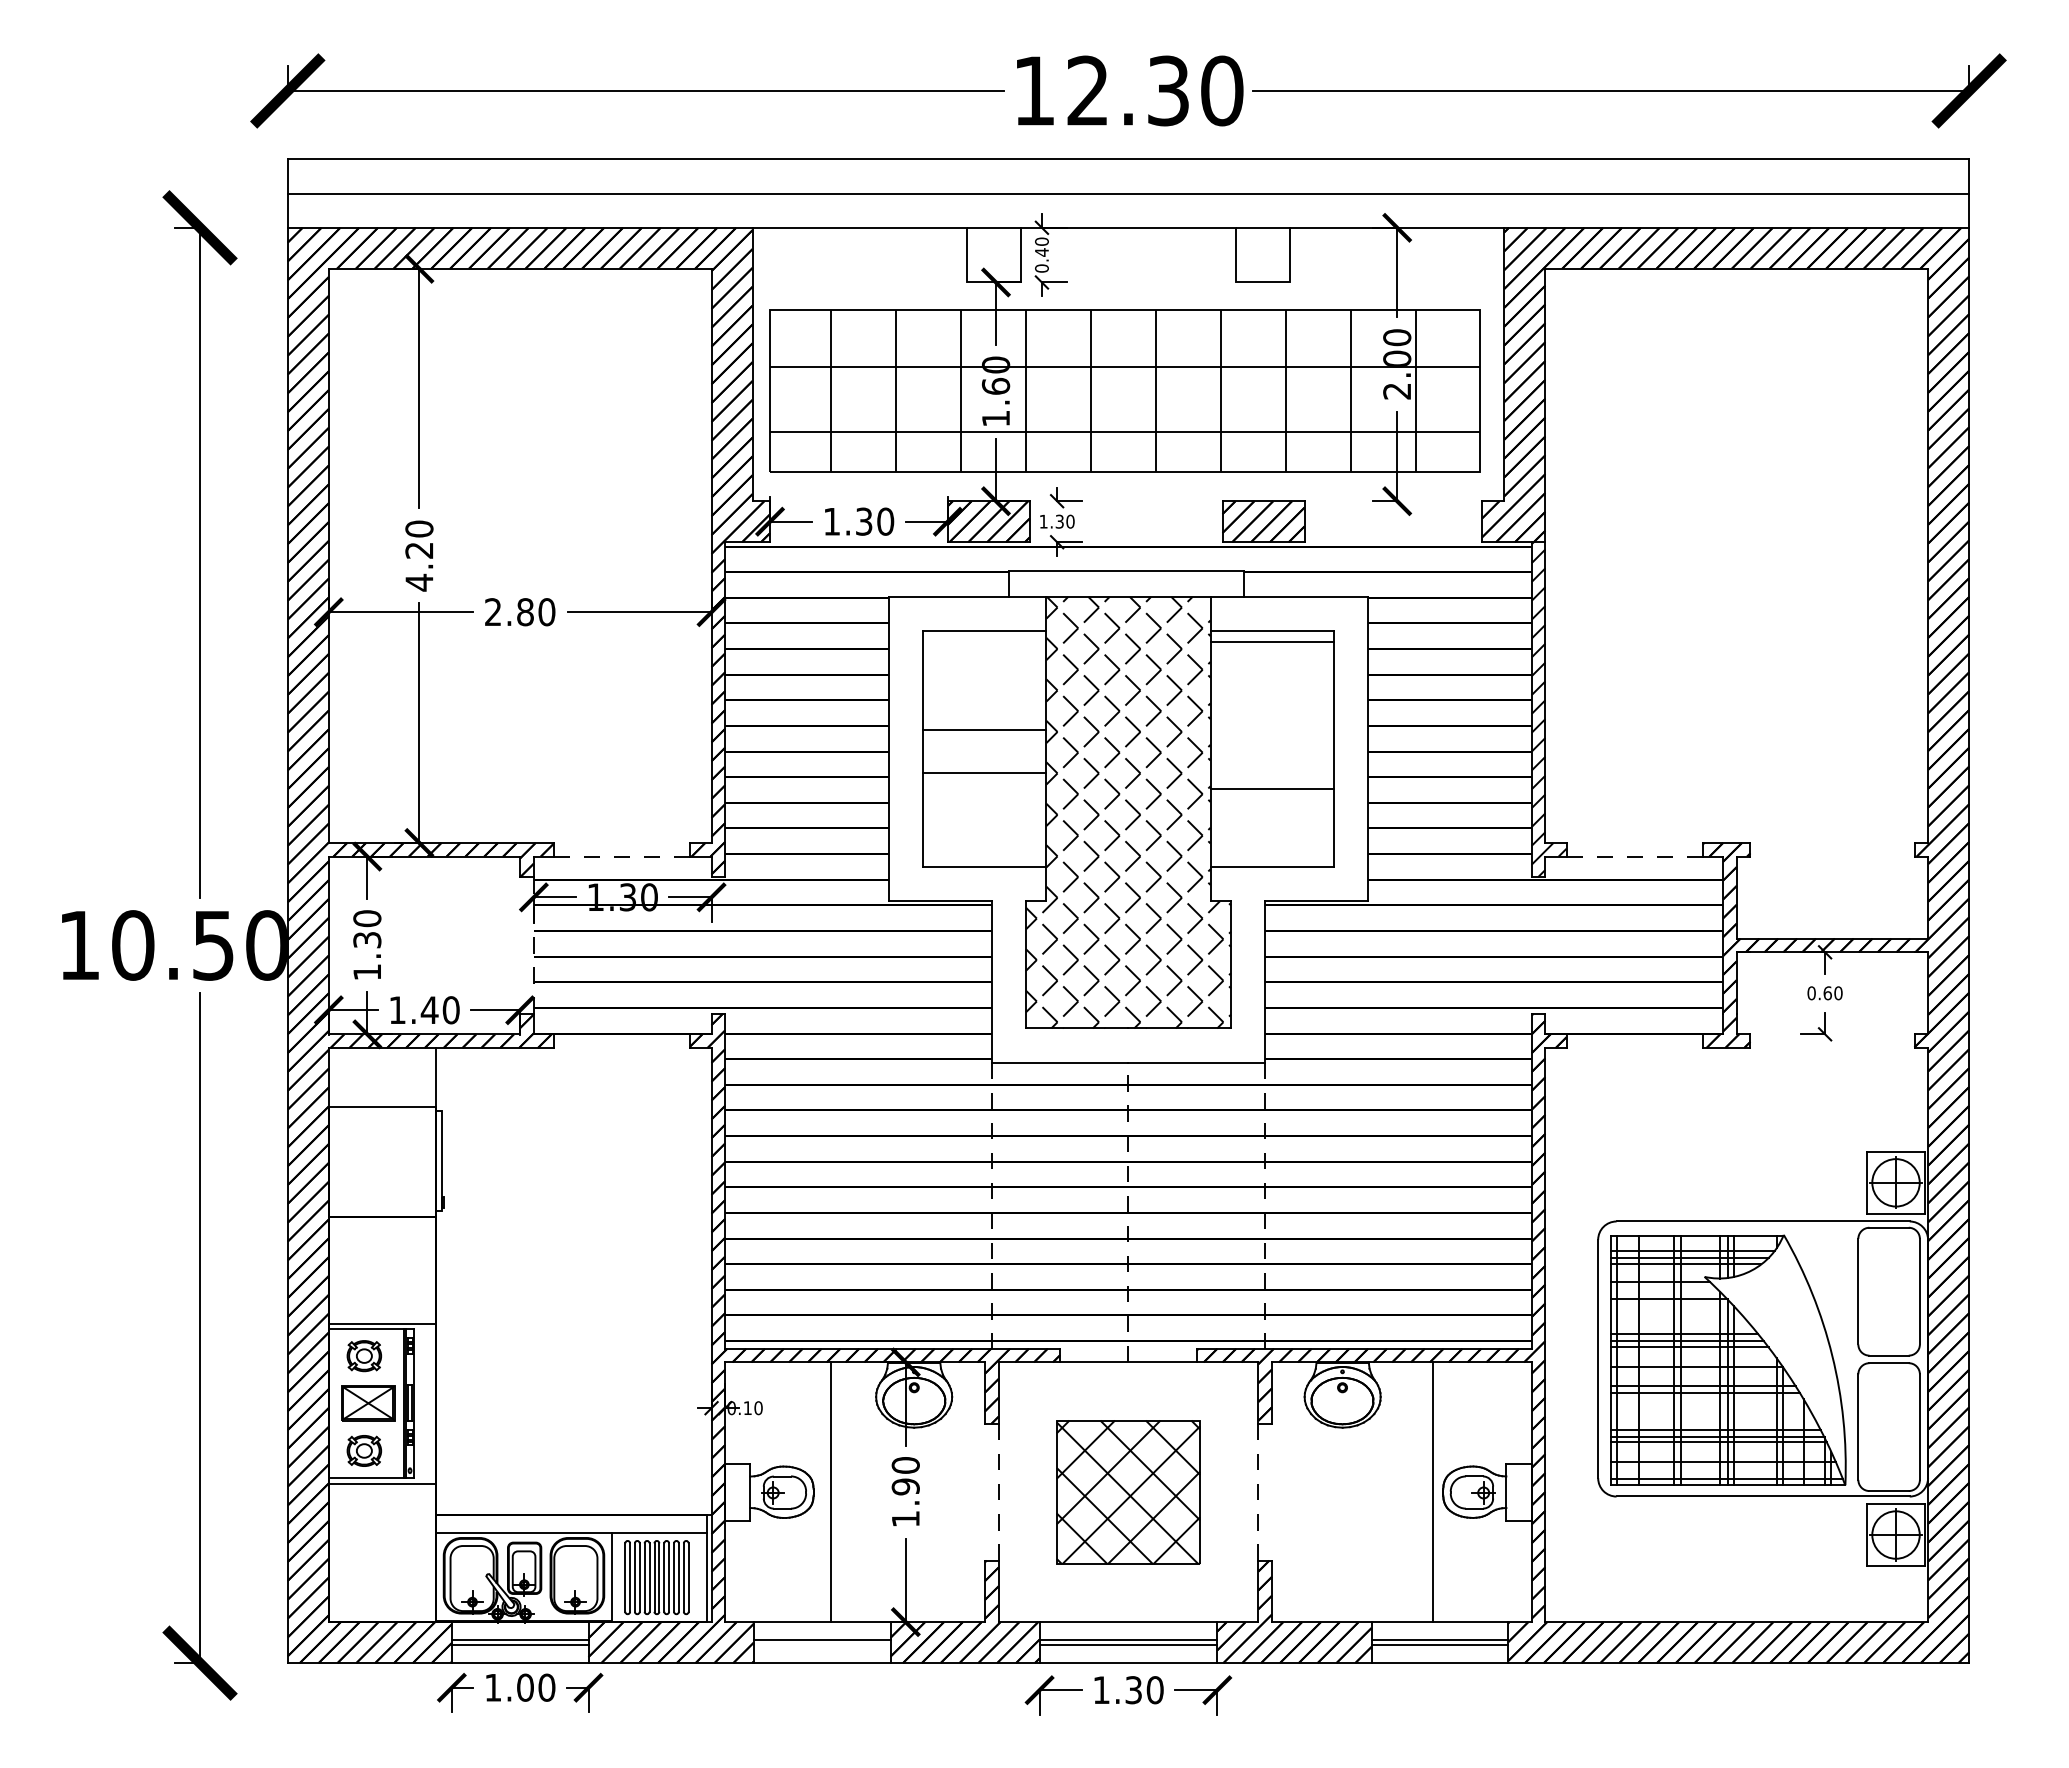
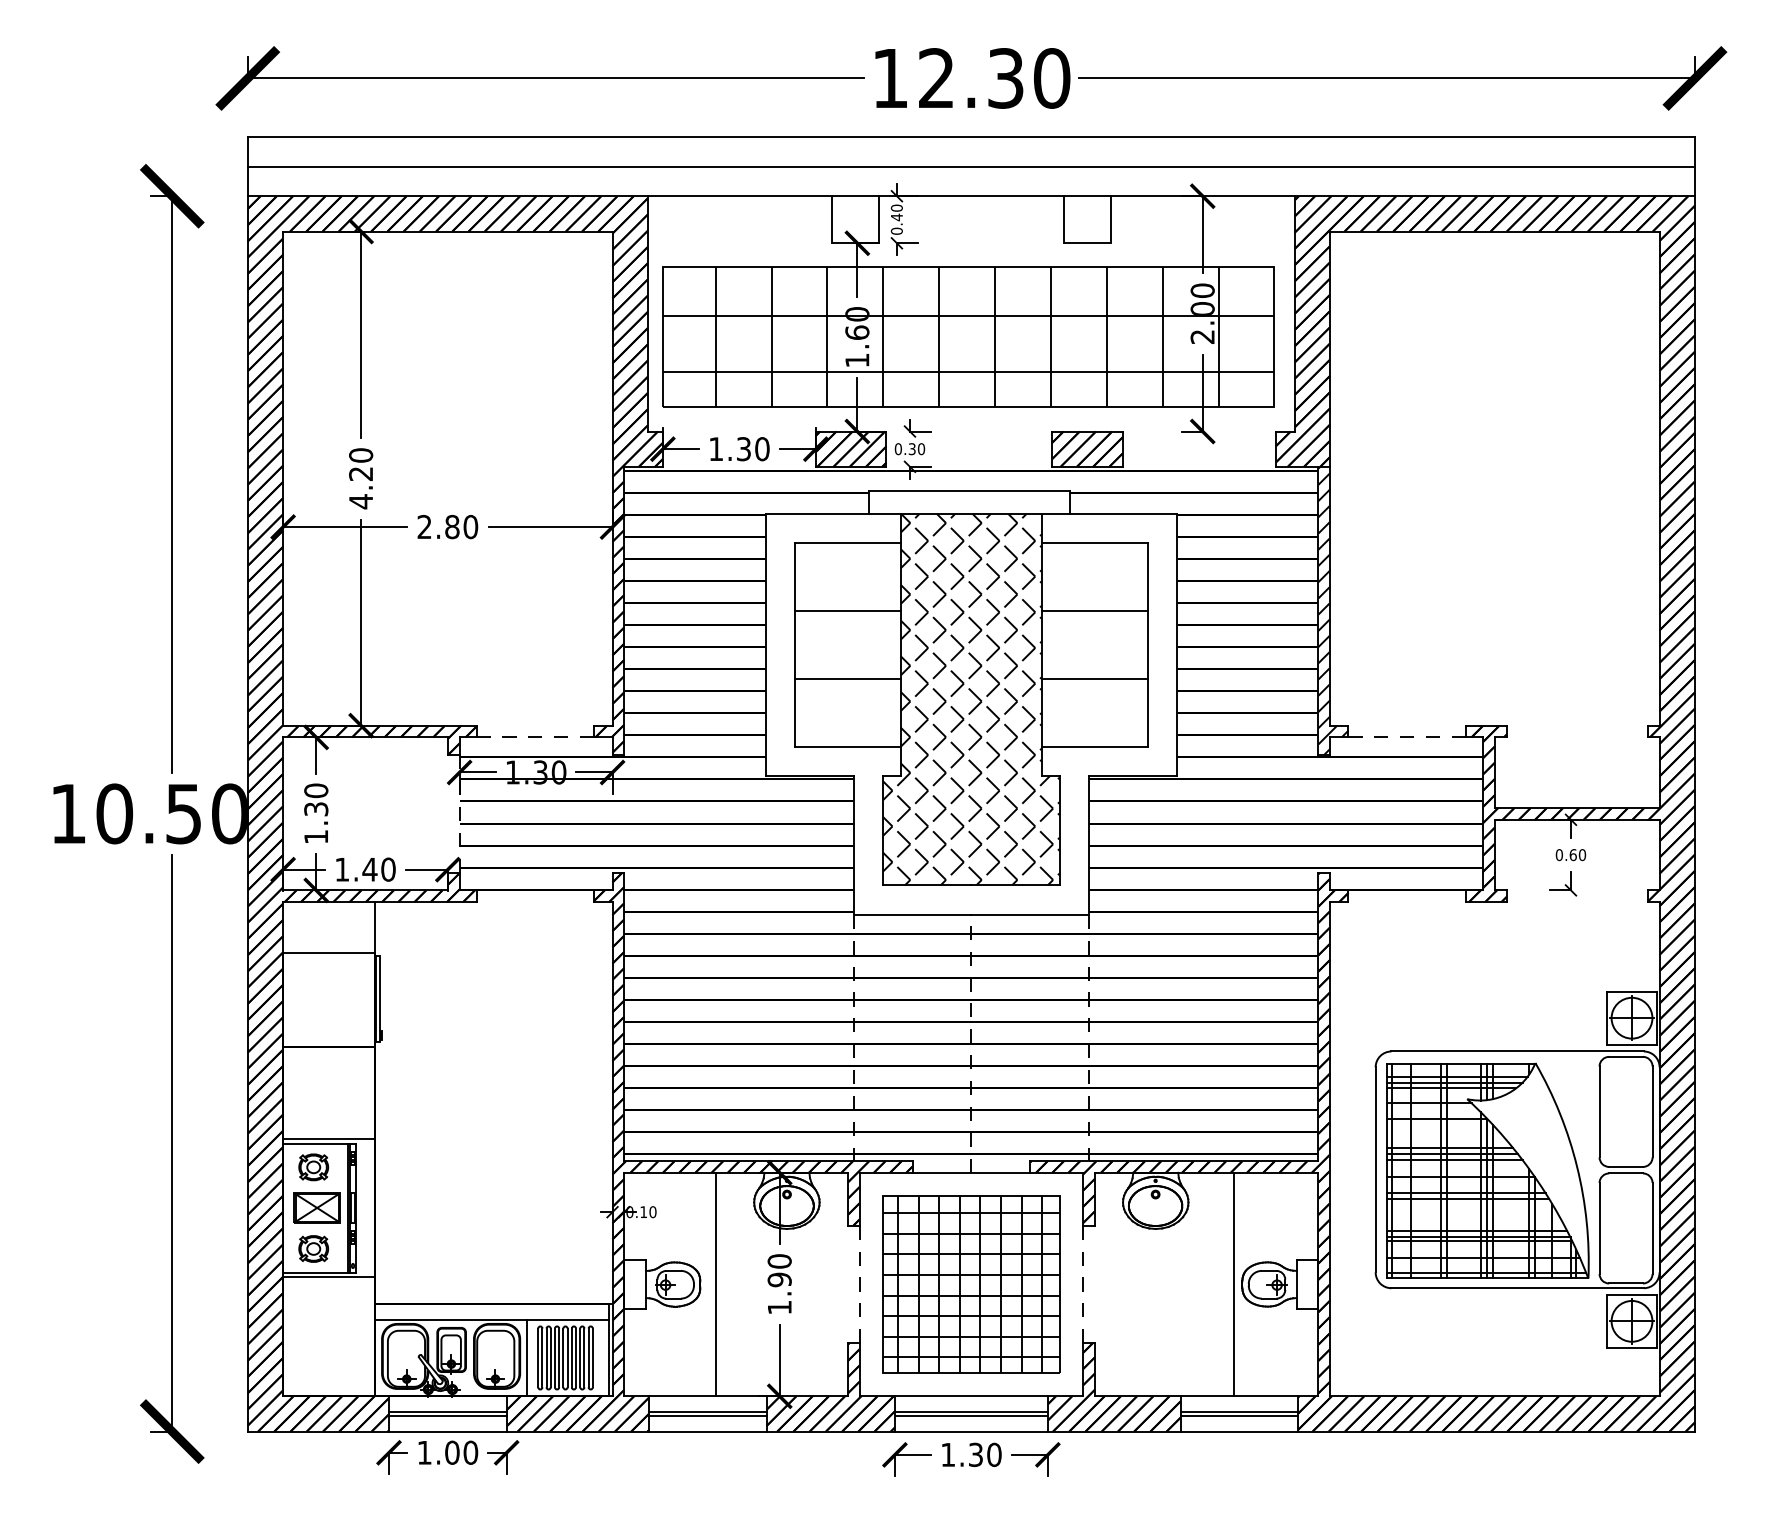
text: (1043, 521) -> (898, 448), 1.30 -> 0.30
line: (1271, 641) -> (1094, 610), moved
line: (984, 729) -> (847, 678), moved
line: (984, 772) -> (847, 610), moved
part: (1128, 1492) -> (971, 1284), size x1.43
line: (821, 1645) -> (707, 1416), added

